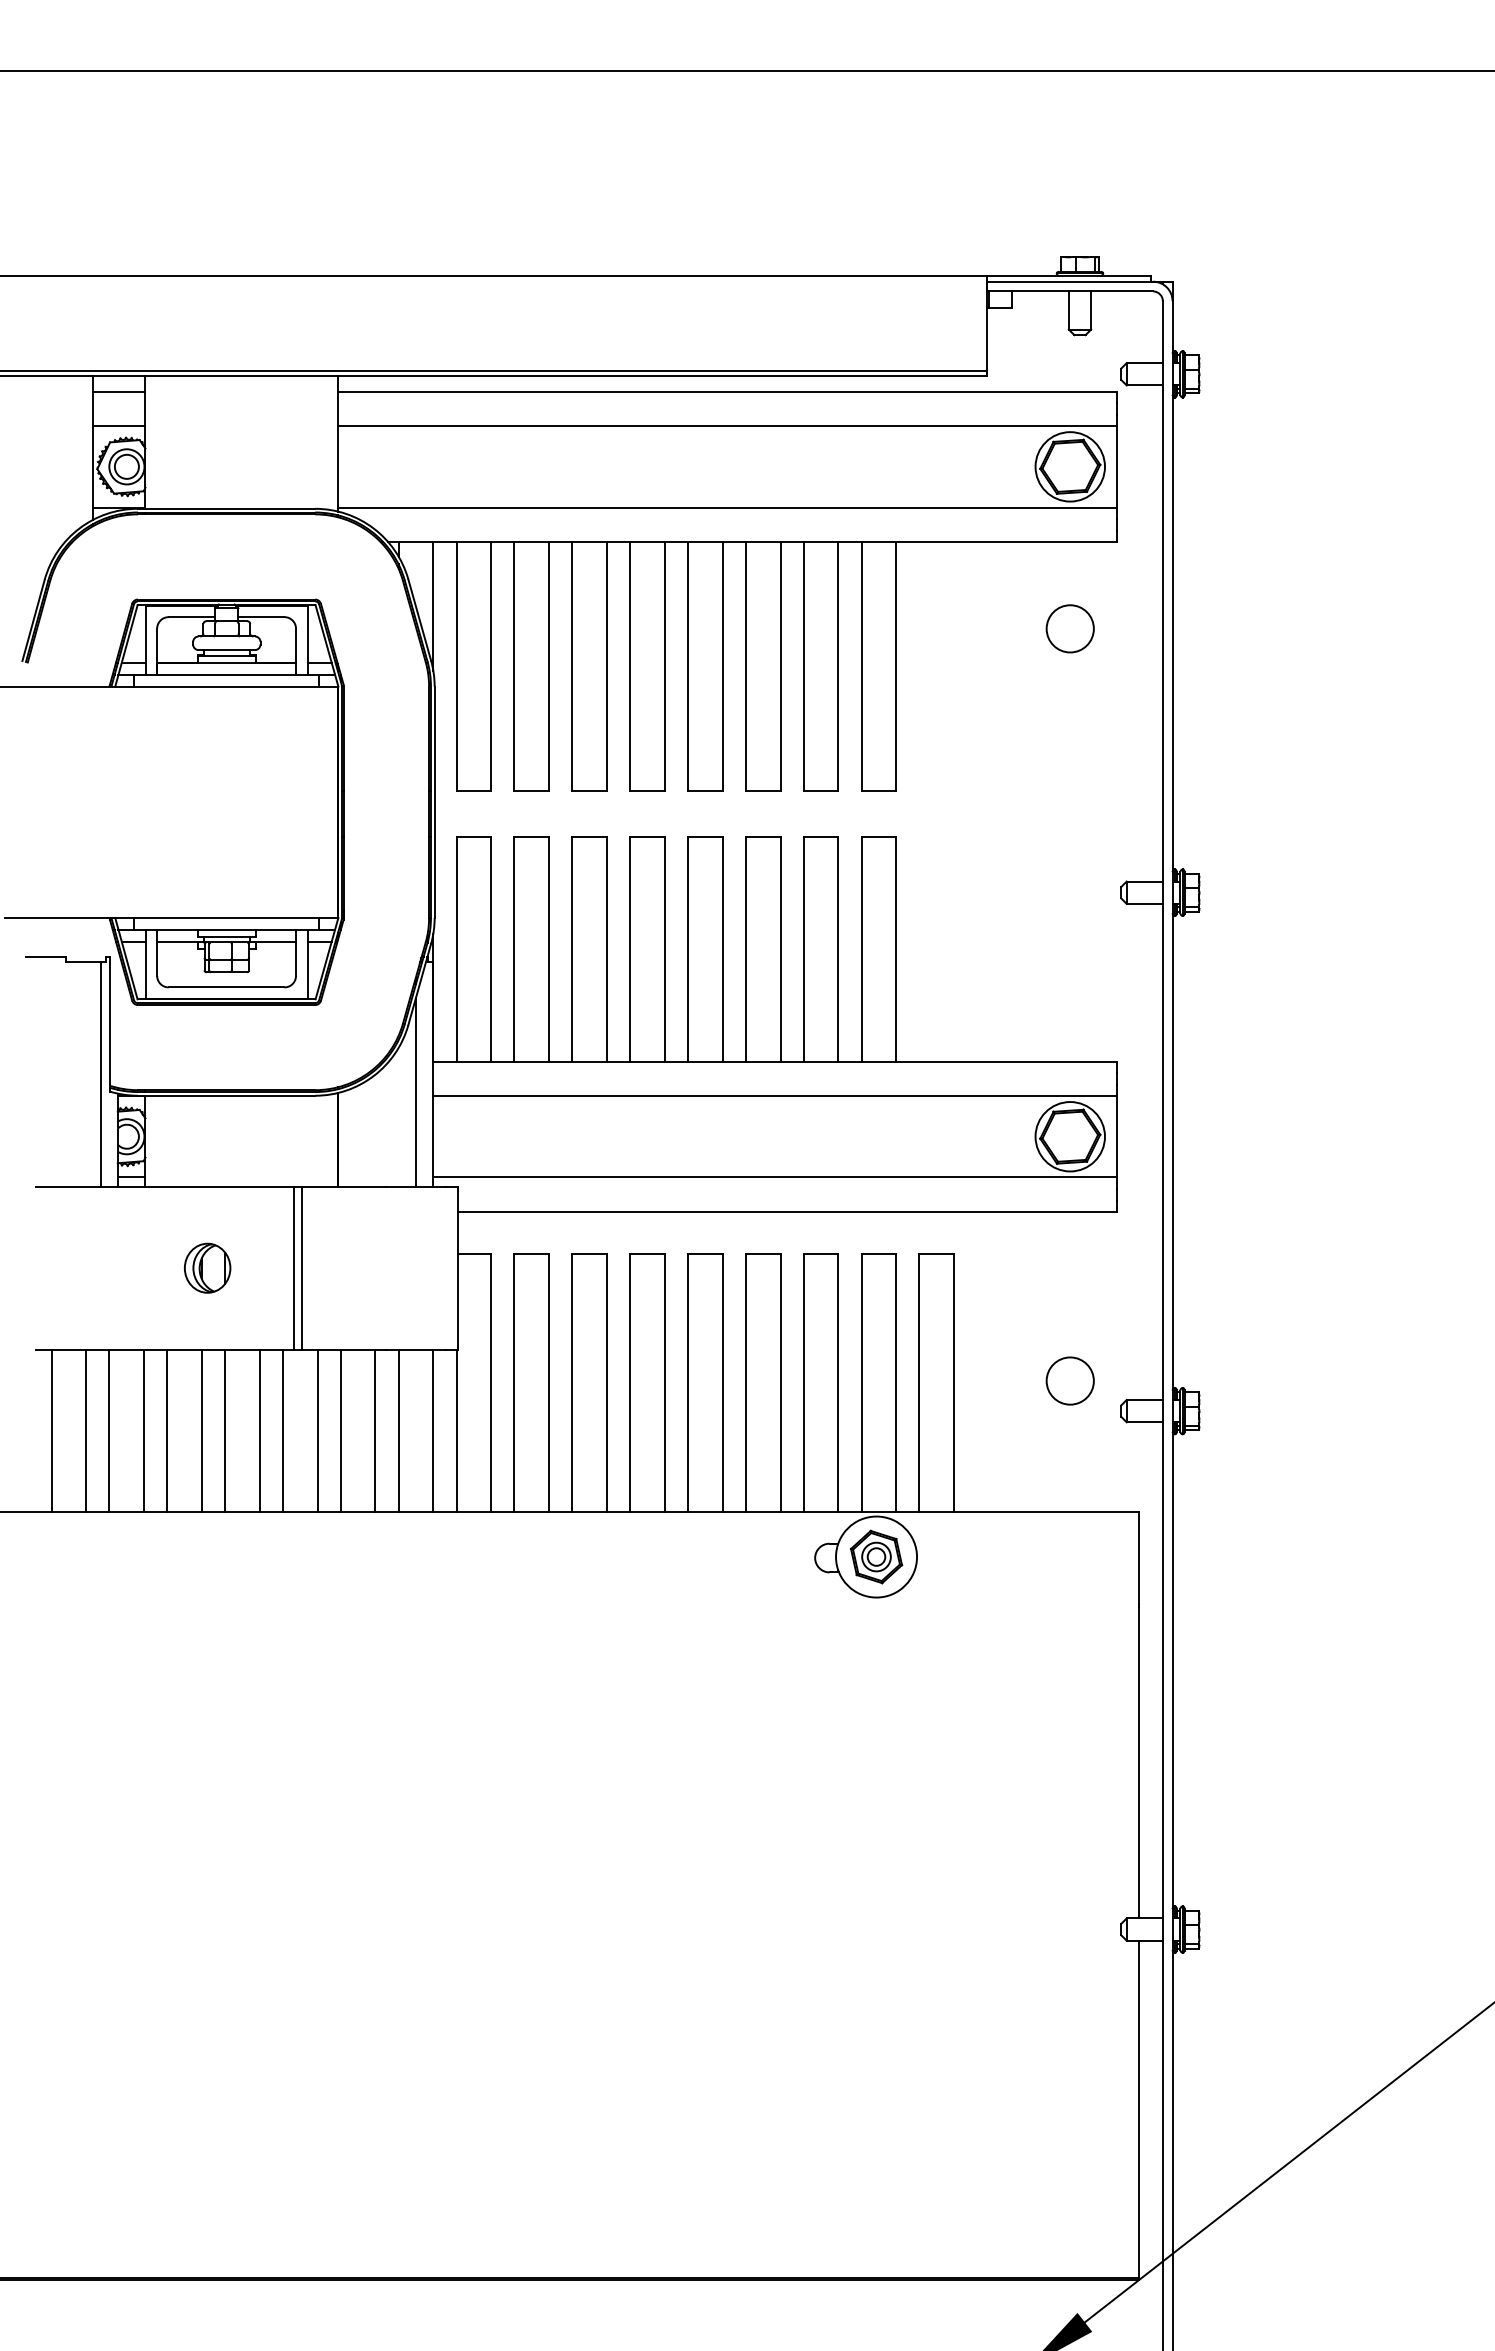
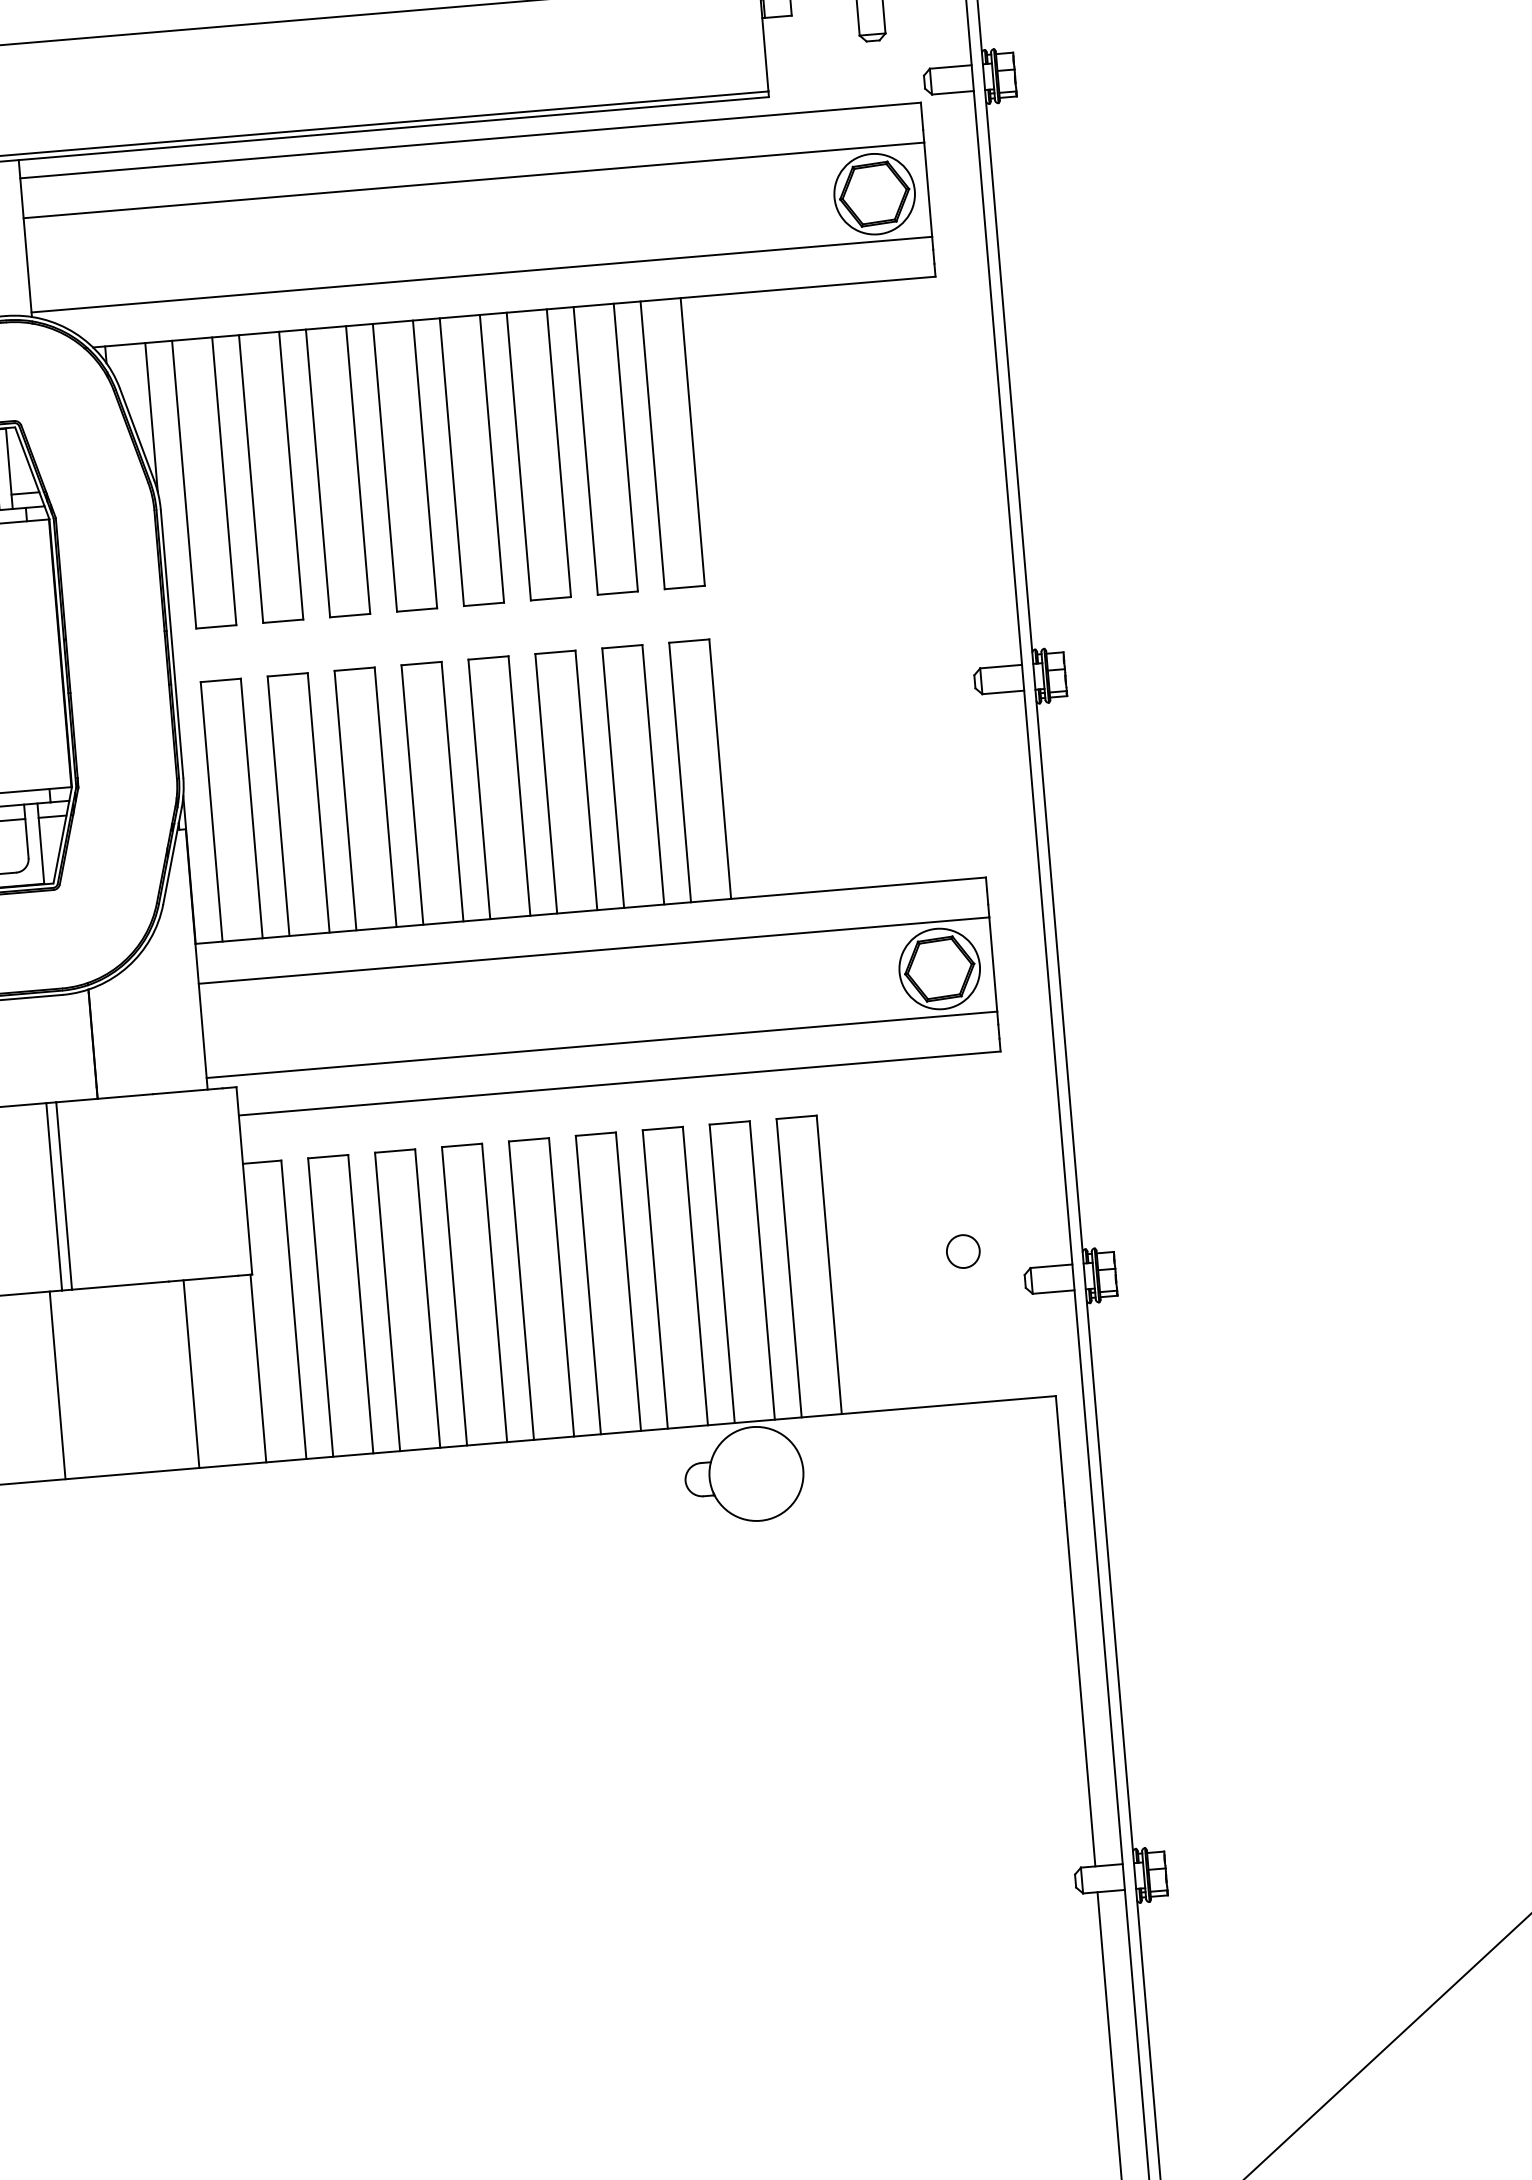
circle: (1069, 628) -> (889, 381), removed
line: (415, 1092) -> (178, 981), removed
circle: (1069, 1380) -> (962, 1251), size x0.6
line: (259, 1430) -> (30, 1387), removed
line: (317, 1430) -> (97, 1381), removed
line: (340, 1430) -> (124, 1379), removed
line: (375, 1430) -> (164, 1376), removed
line: (433, 1430) -> (231, 1370), removed
part: (876, 1556) -> (756, 1473), removed

